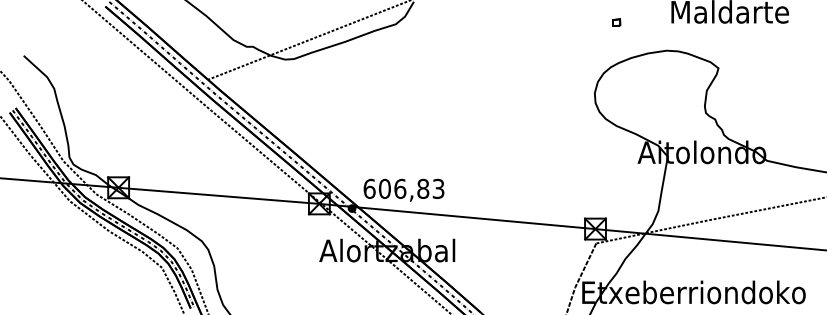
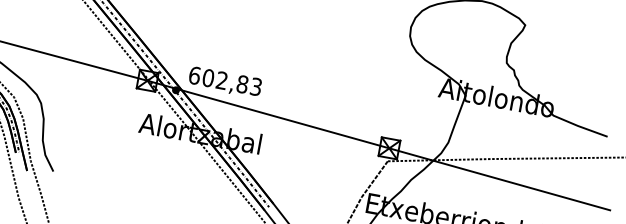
text: (400, 188) -> (222, 80), 606,83 -> 602,83

